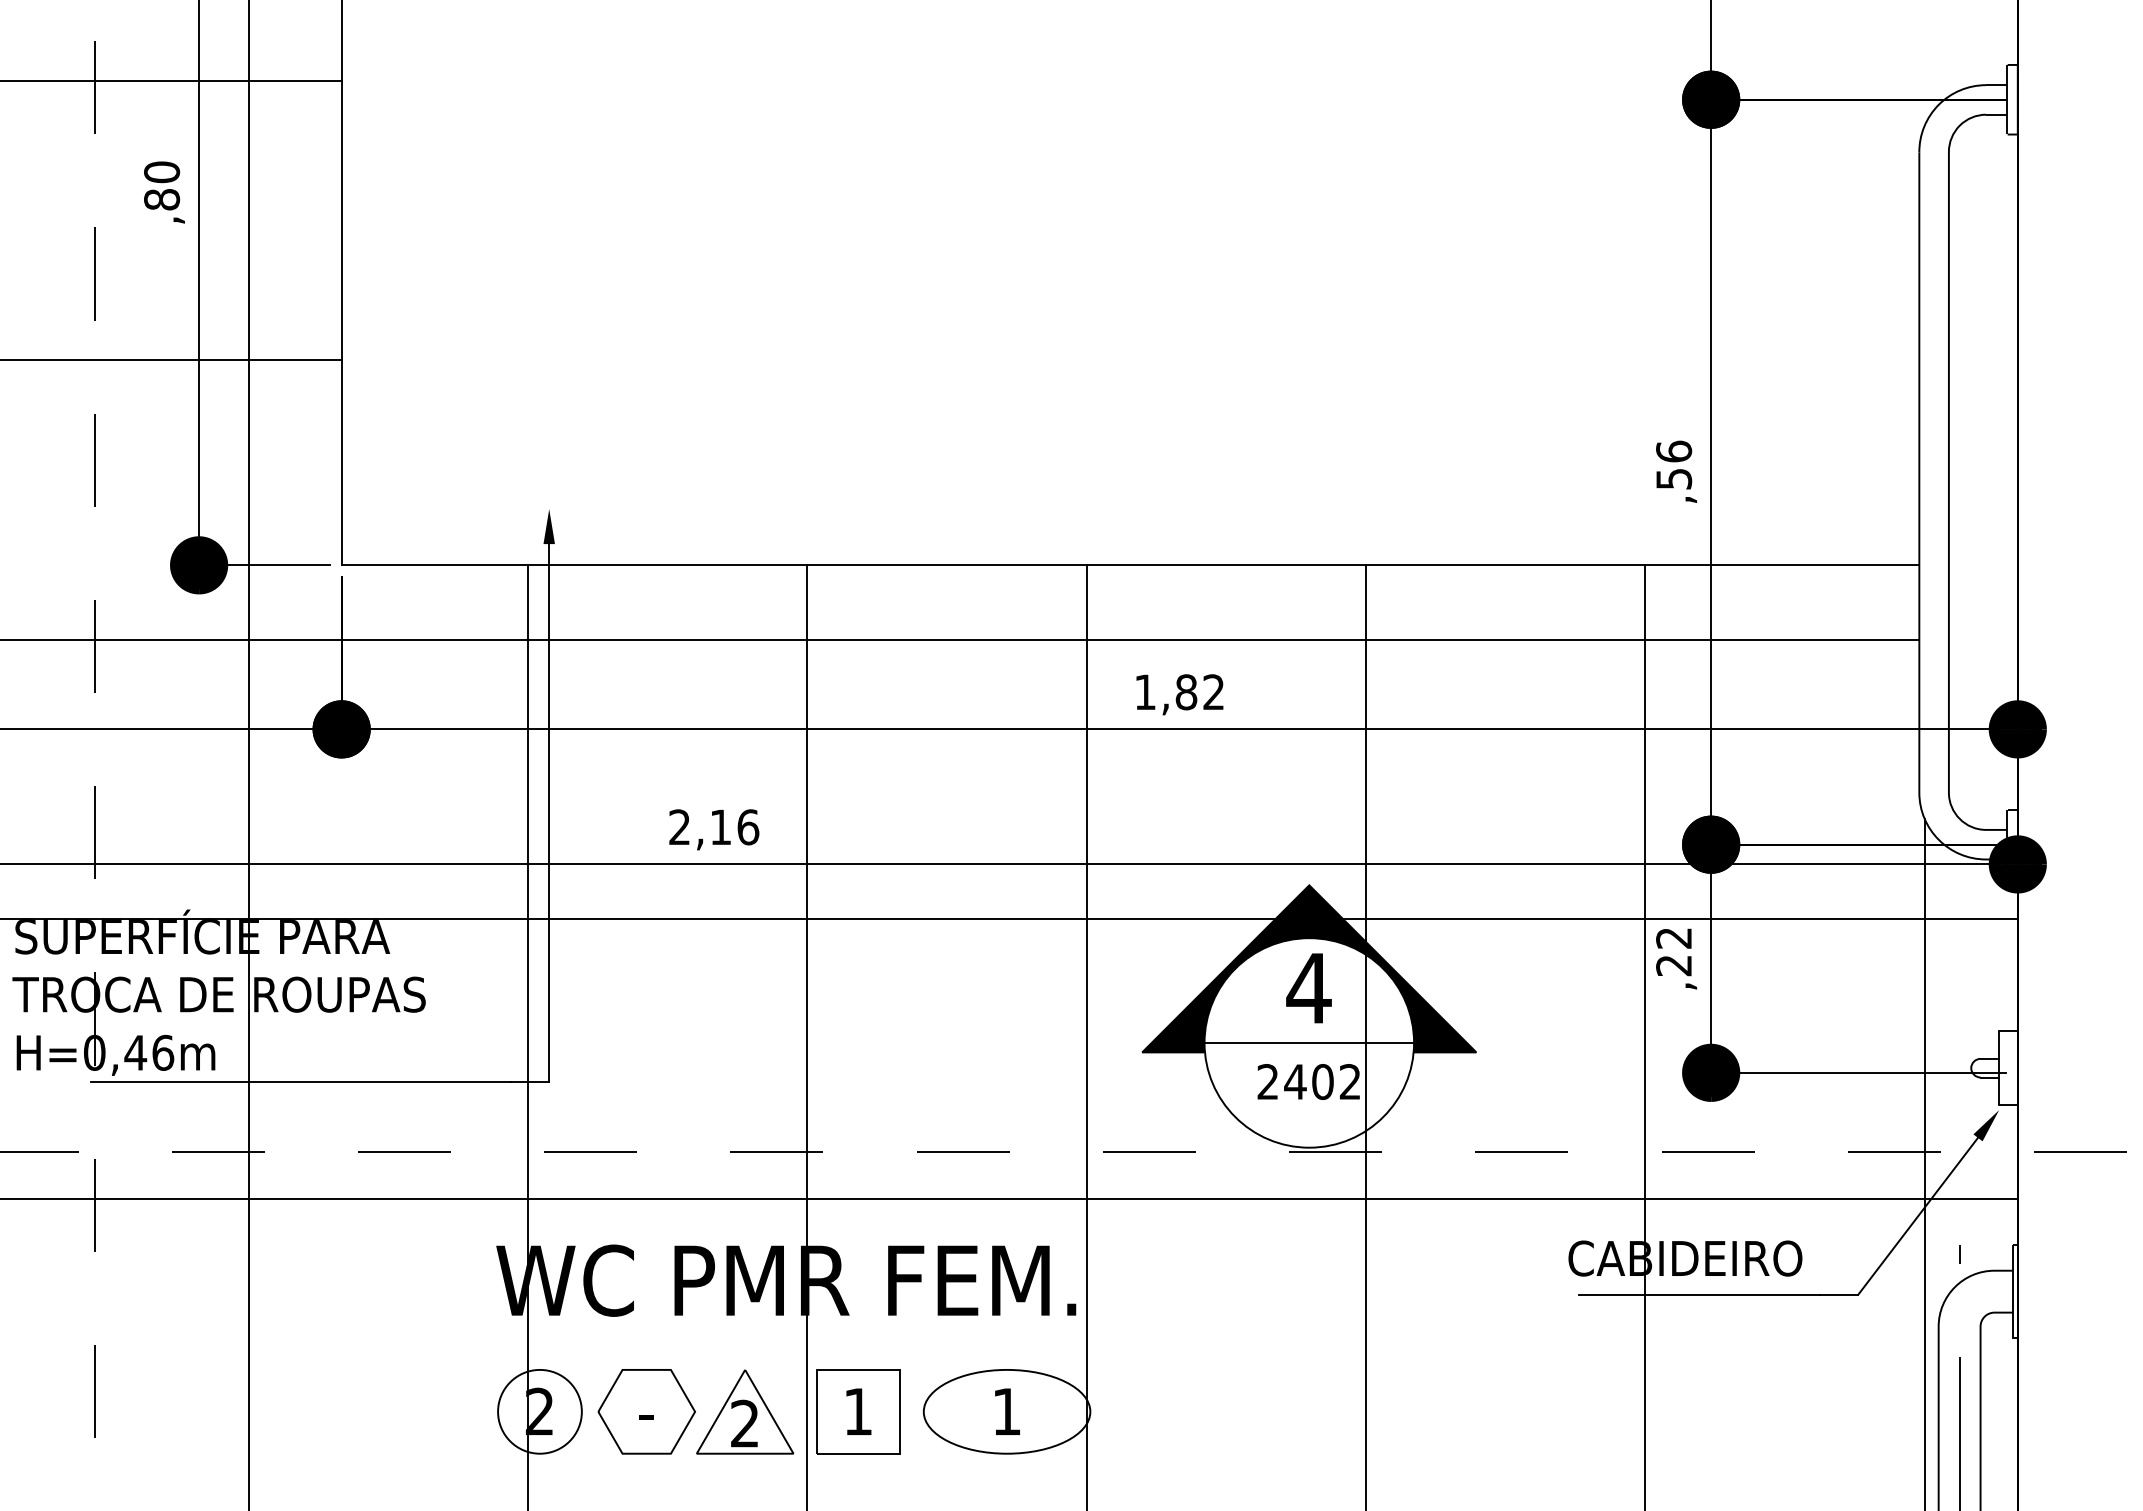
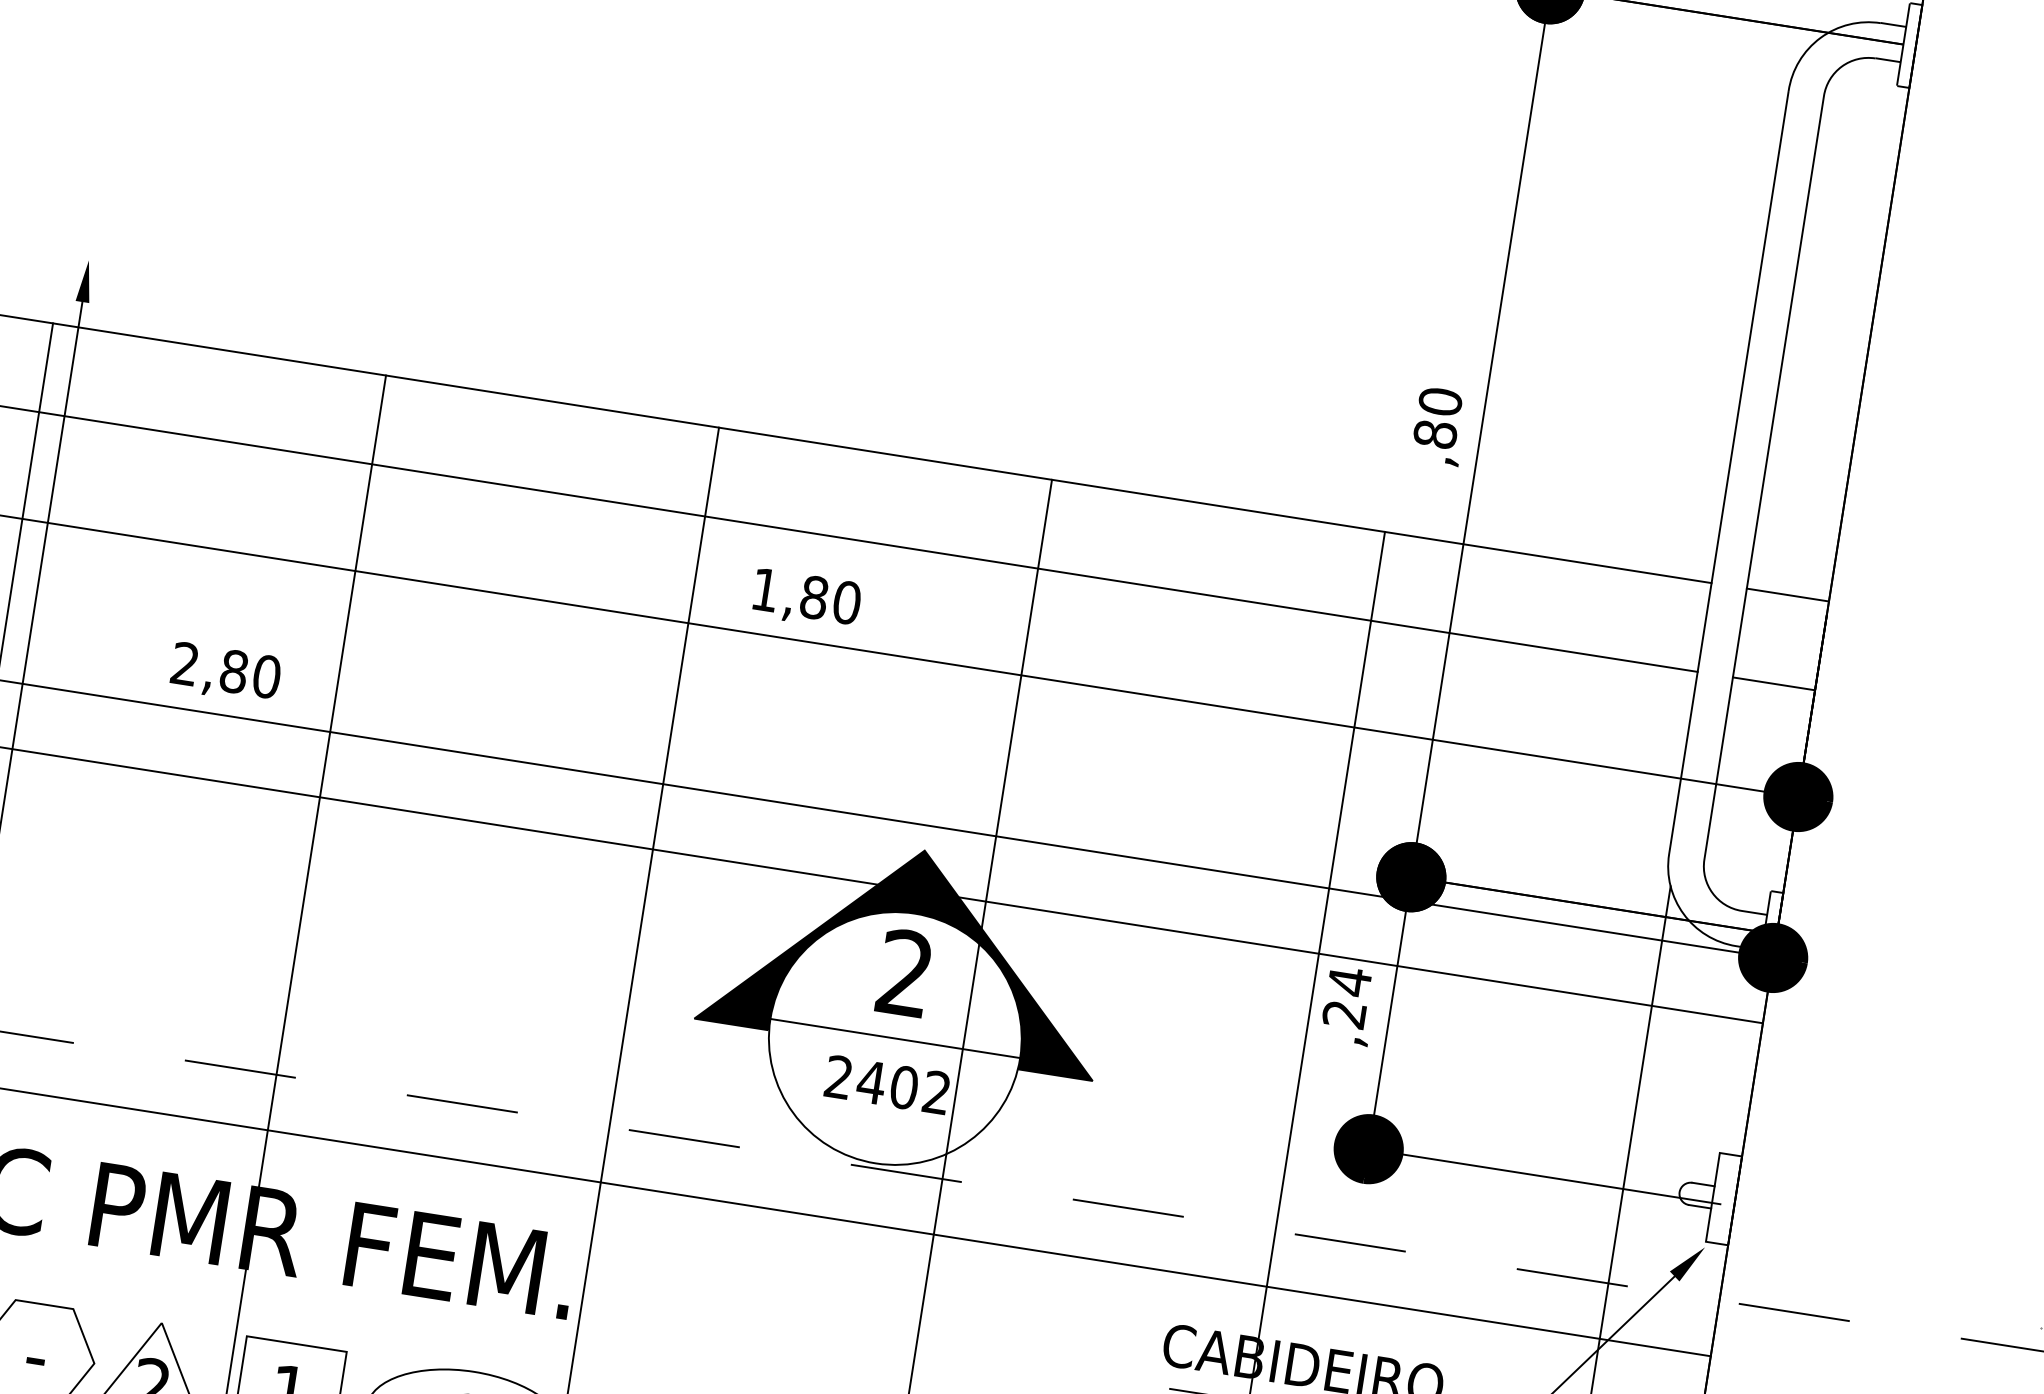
text: (1674, 464) -> (1438, 417), ,56 -> ,80
line: (1982, 565) -> (1786, 595), added
line: (1982, 639) -> (1773, 683), added
text: (1213, 692) -> (846, 602), 1,82 -> 1,80
text: (734, 827) -> (250, 674), 2,16 -> 2,80
text: (1673, 938) -> (1348, 982), ,22 -> ,24
text: (1308, 987) -> (904, 972), 4 -> 2

